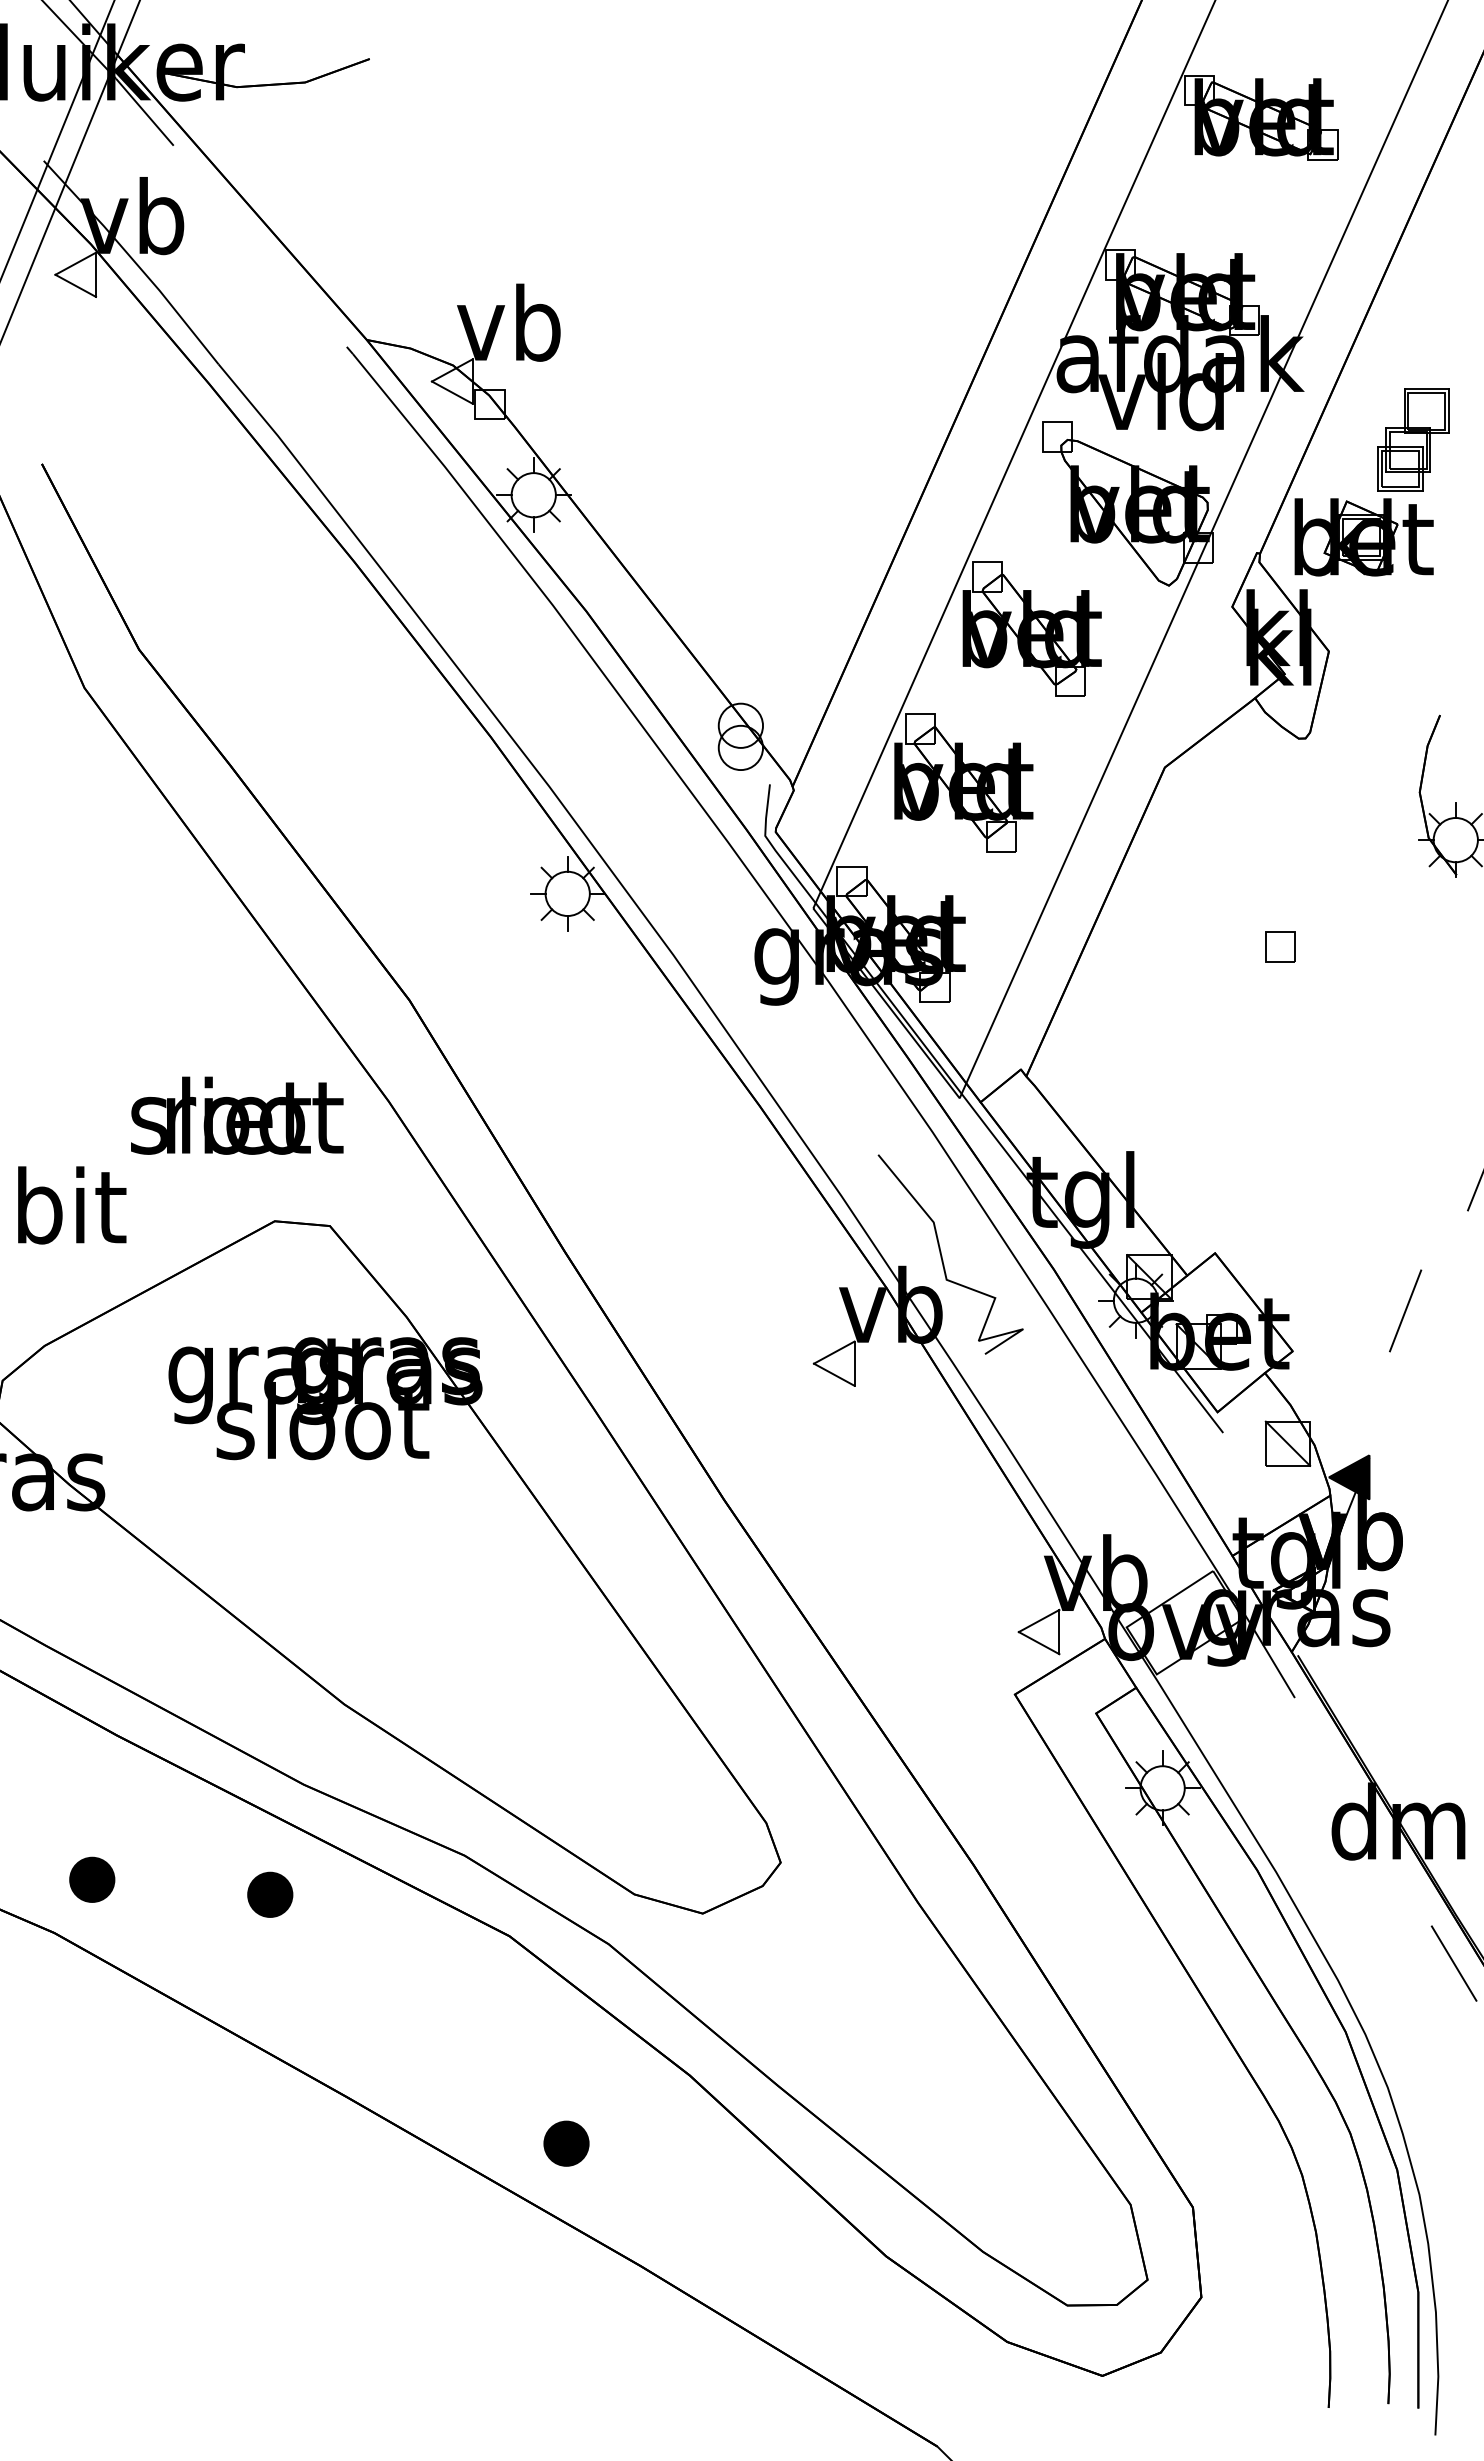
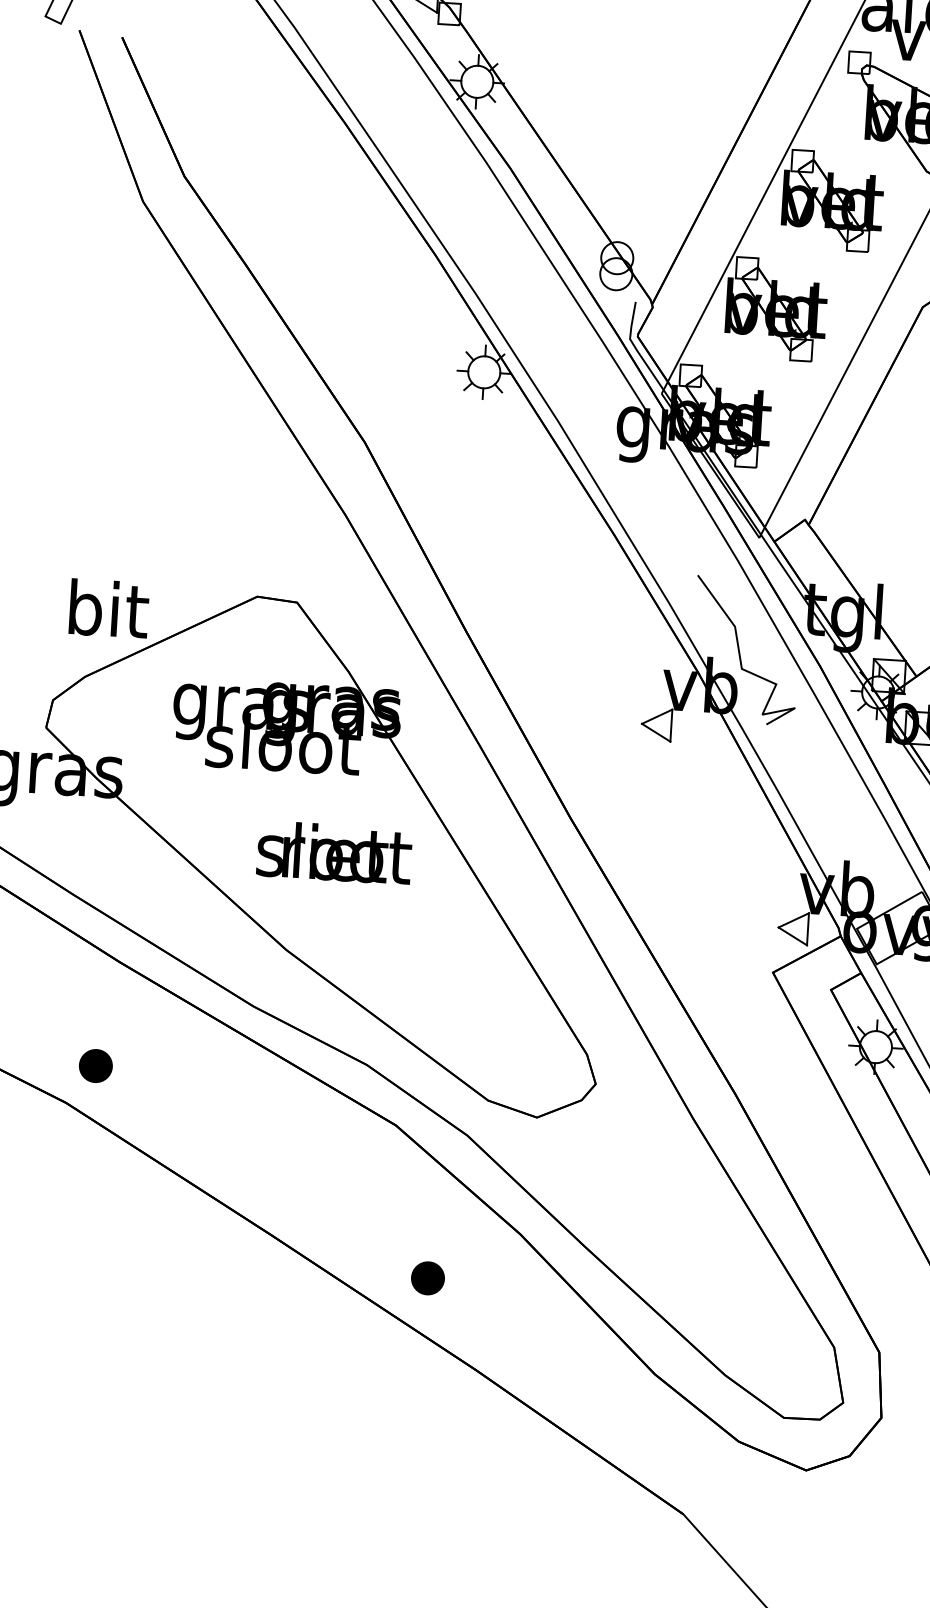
text: (237, 1115) -> (334, 852), moved
text: (72, 1205) -> (109, 608), moved
part: (270, 1894) -> (224, 1084), removed

